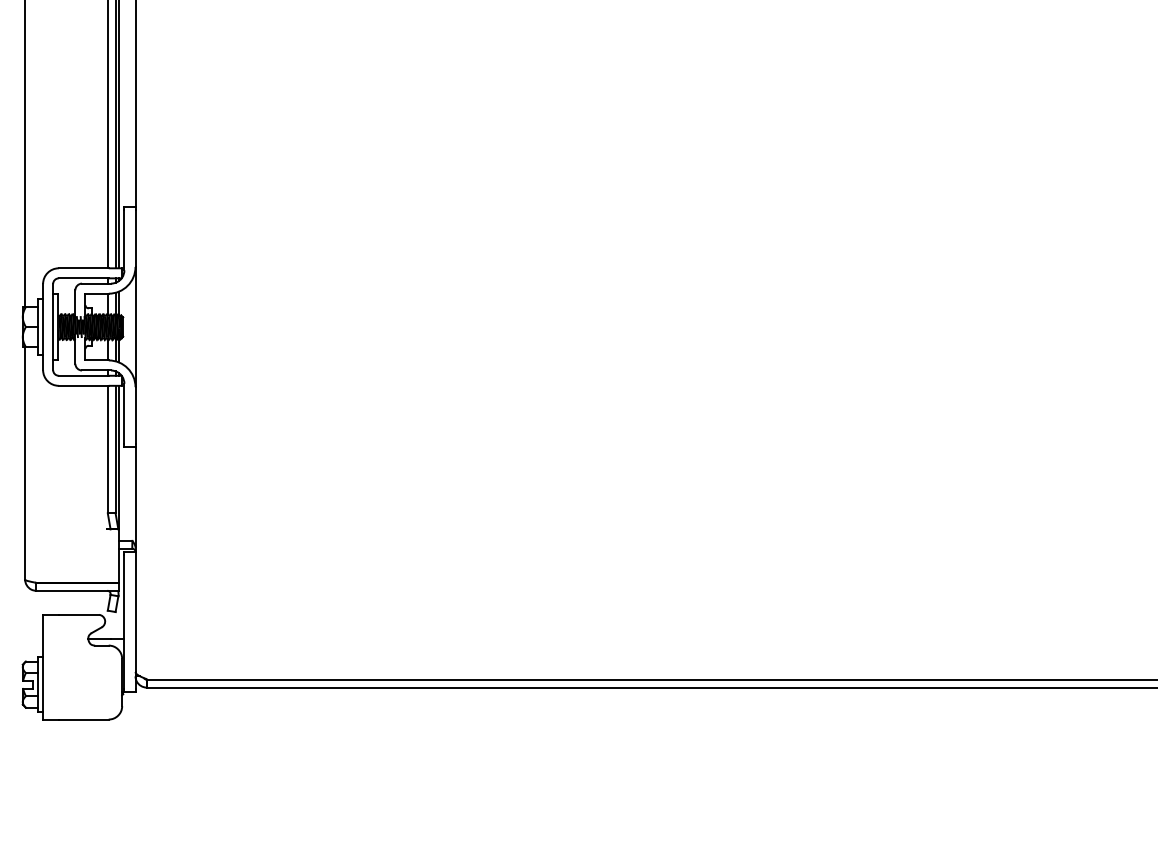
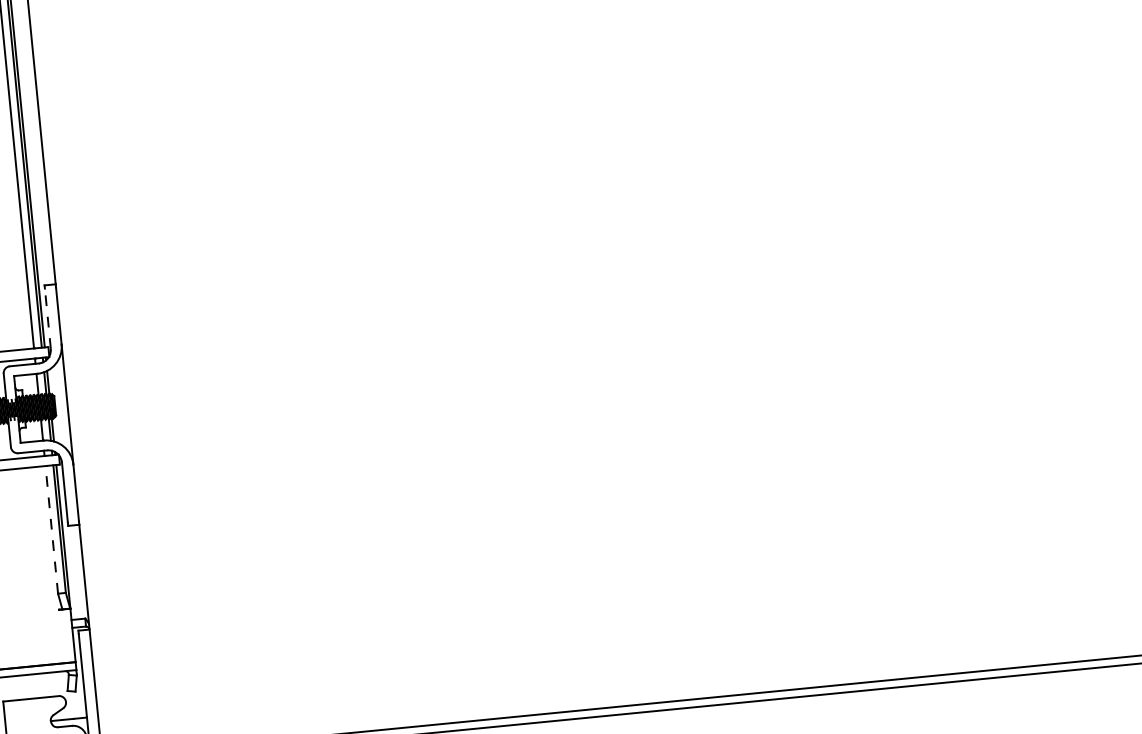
line: (124, 239) -> (47, 318), solid -> dashed
line: (107, 449) -> (51, 529), solid -> dashed

